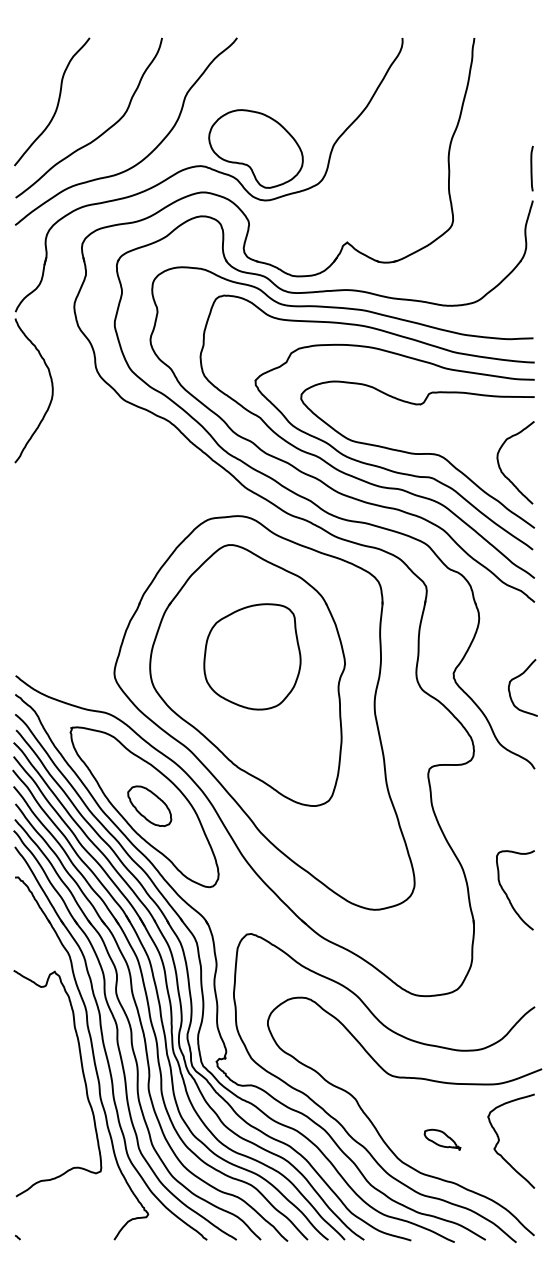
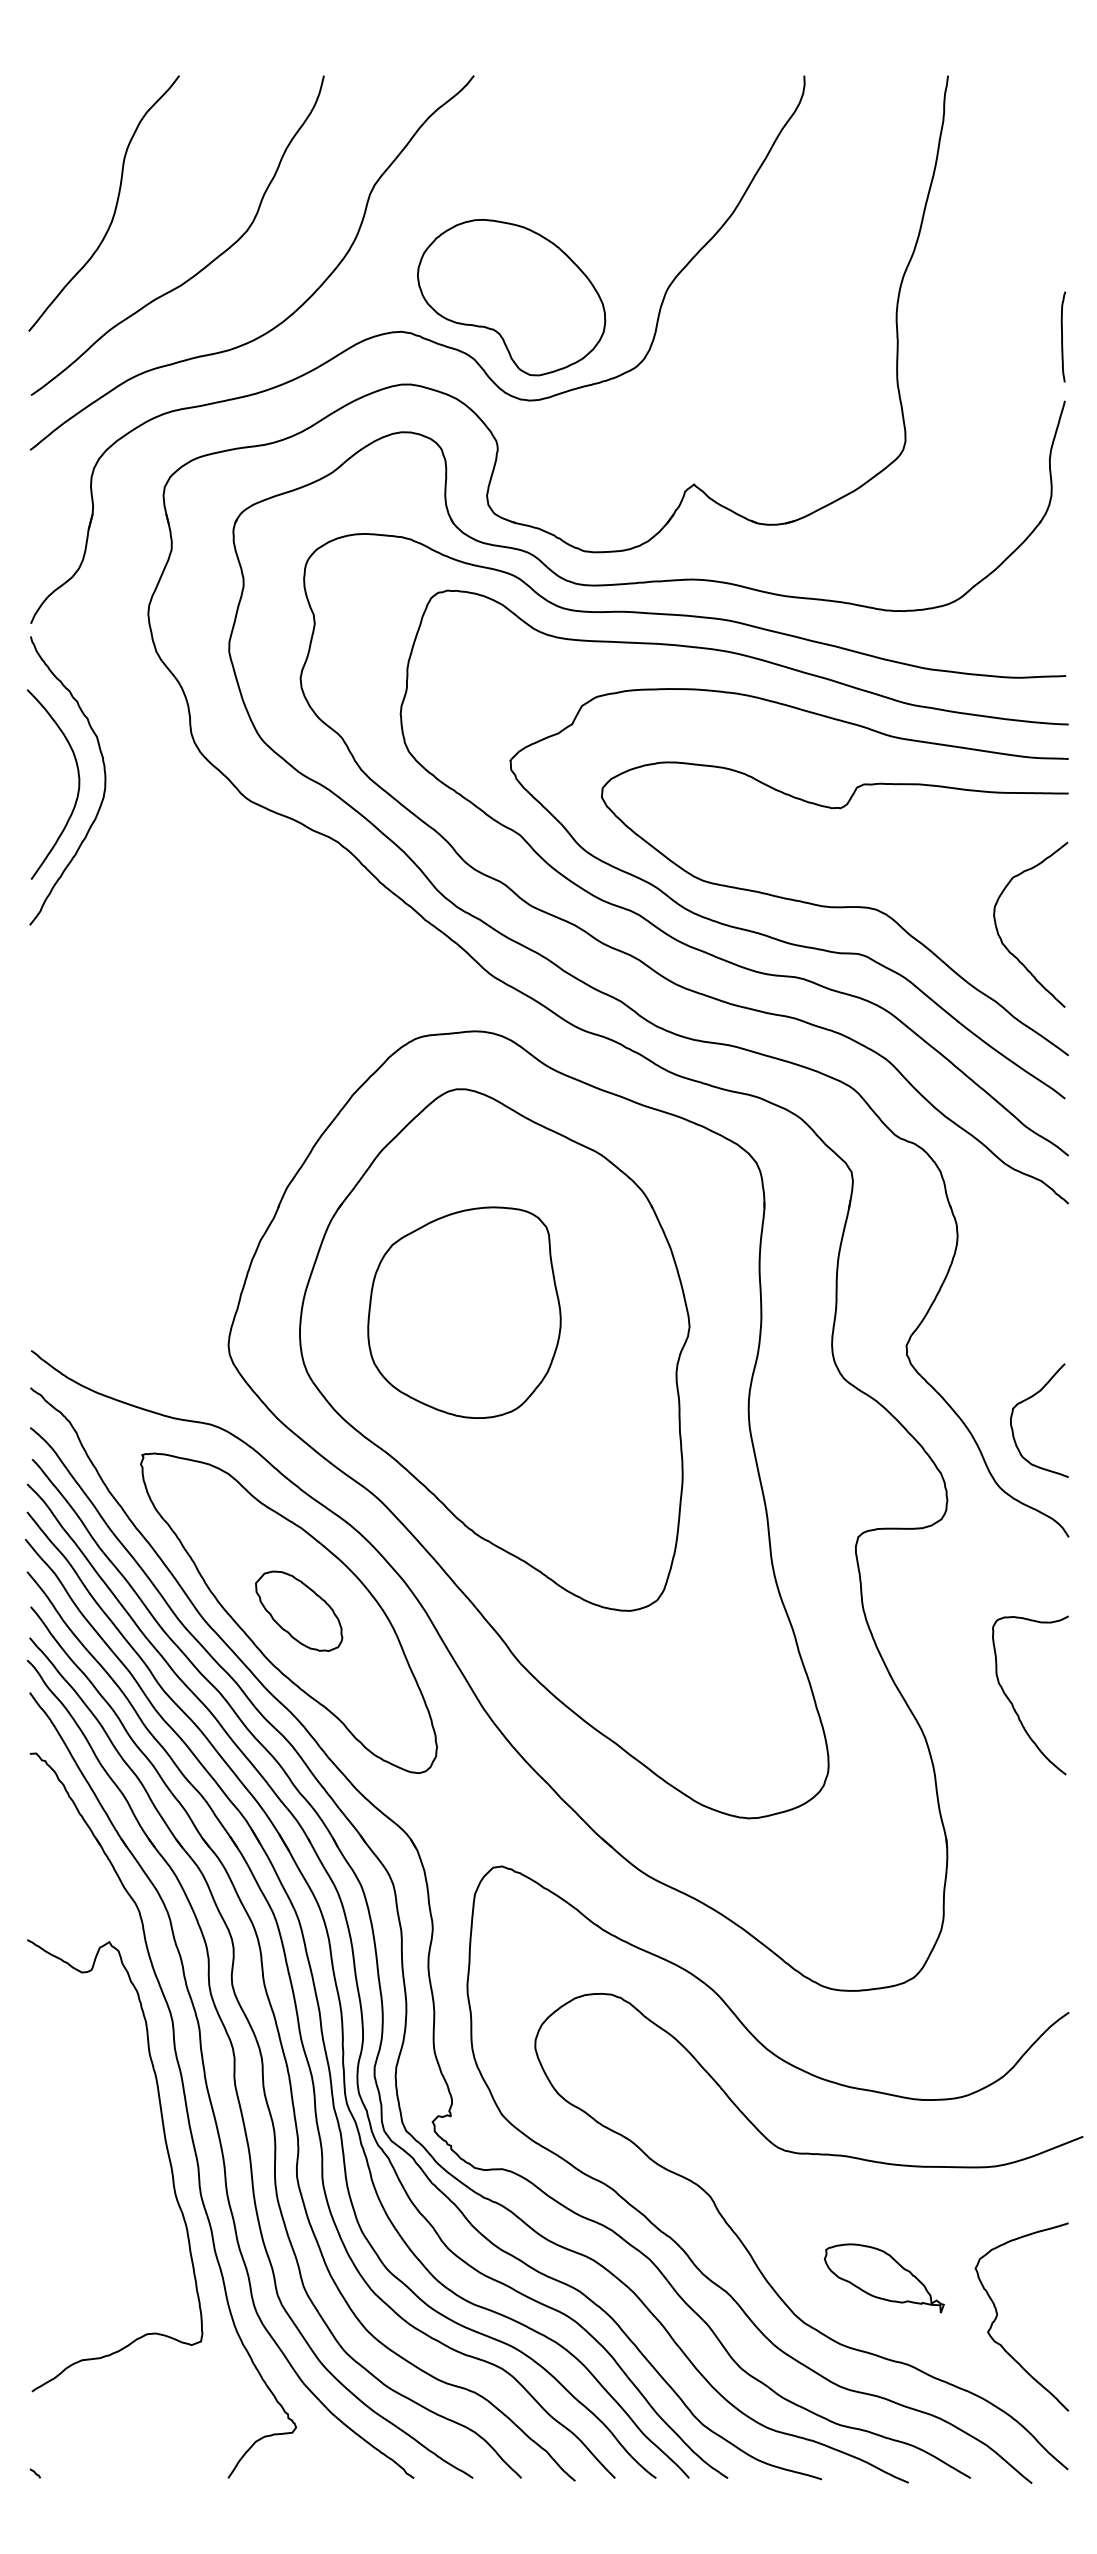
curve: (38, 392) -> (76, 784), added
part: (252, 656) -> (464, 1311), moved
curve: (518, 677) -> (1030, 1399), moved
curve: (507, 894) -> (1014, 1703), moved
part: (442, 1139) -> (884, 2277), size x1.67
curve: (499, 1140) -> (998, 2315), moved

